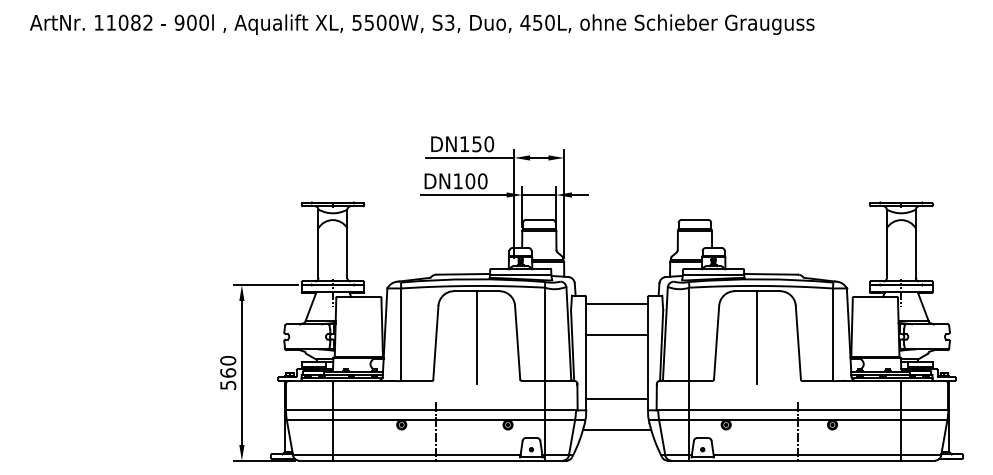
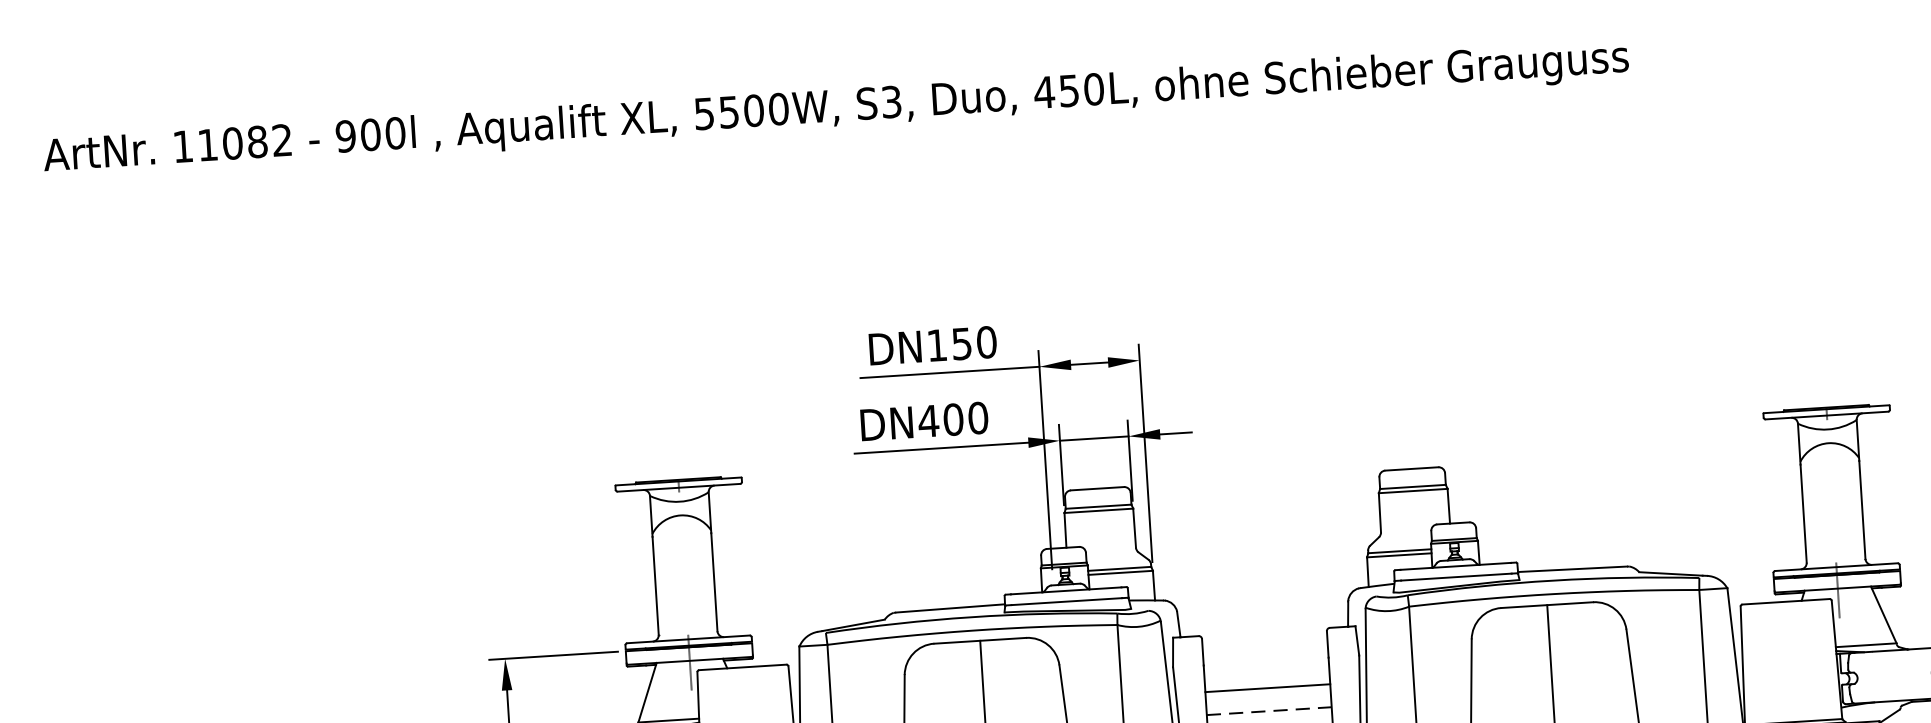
text: (458, 181) -> (929, 421), DN100 -> DN400
line: (617, 303) -> (1268, 688), moved
line: (617, 334) -> (1269, 710), solid -> dashed

